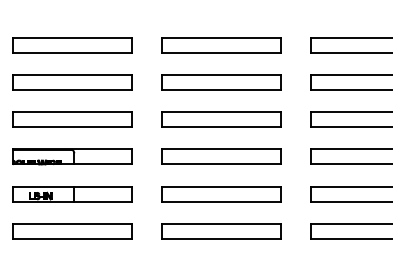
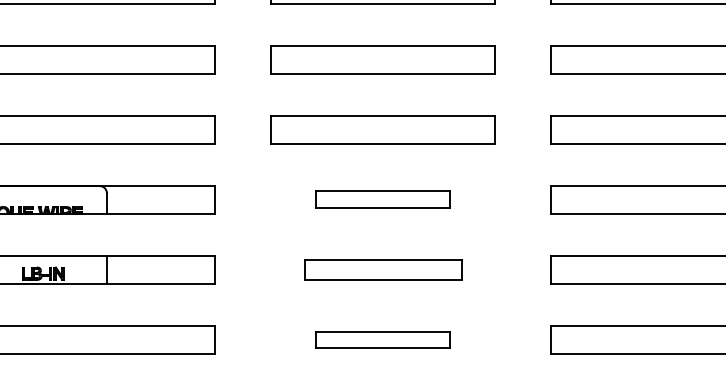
part: (221, 156) -> (383, 199), size x0.6
part: (221, 194) -> (383, 270), size x0.7
part: (221, 231) -> (383, 340), size x0.6

